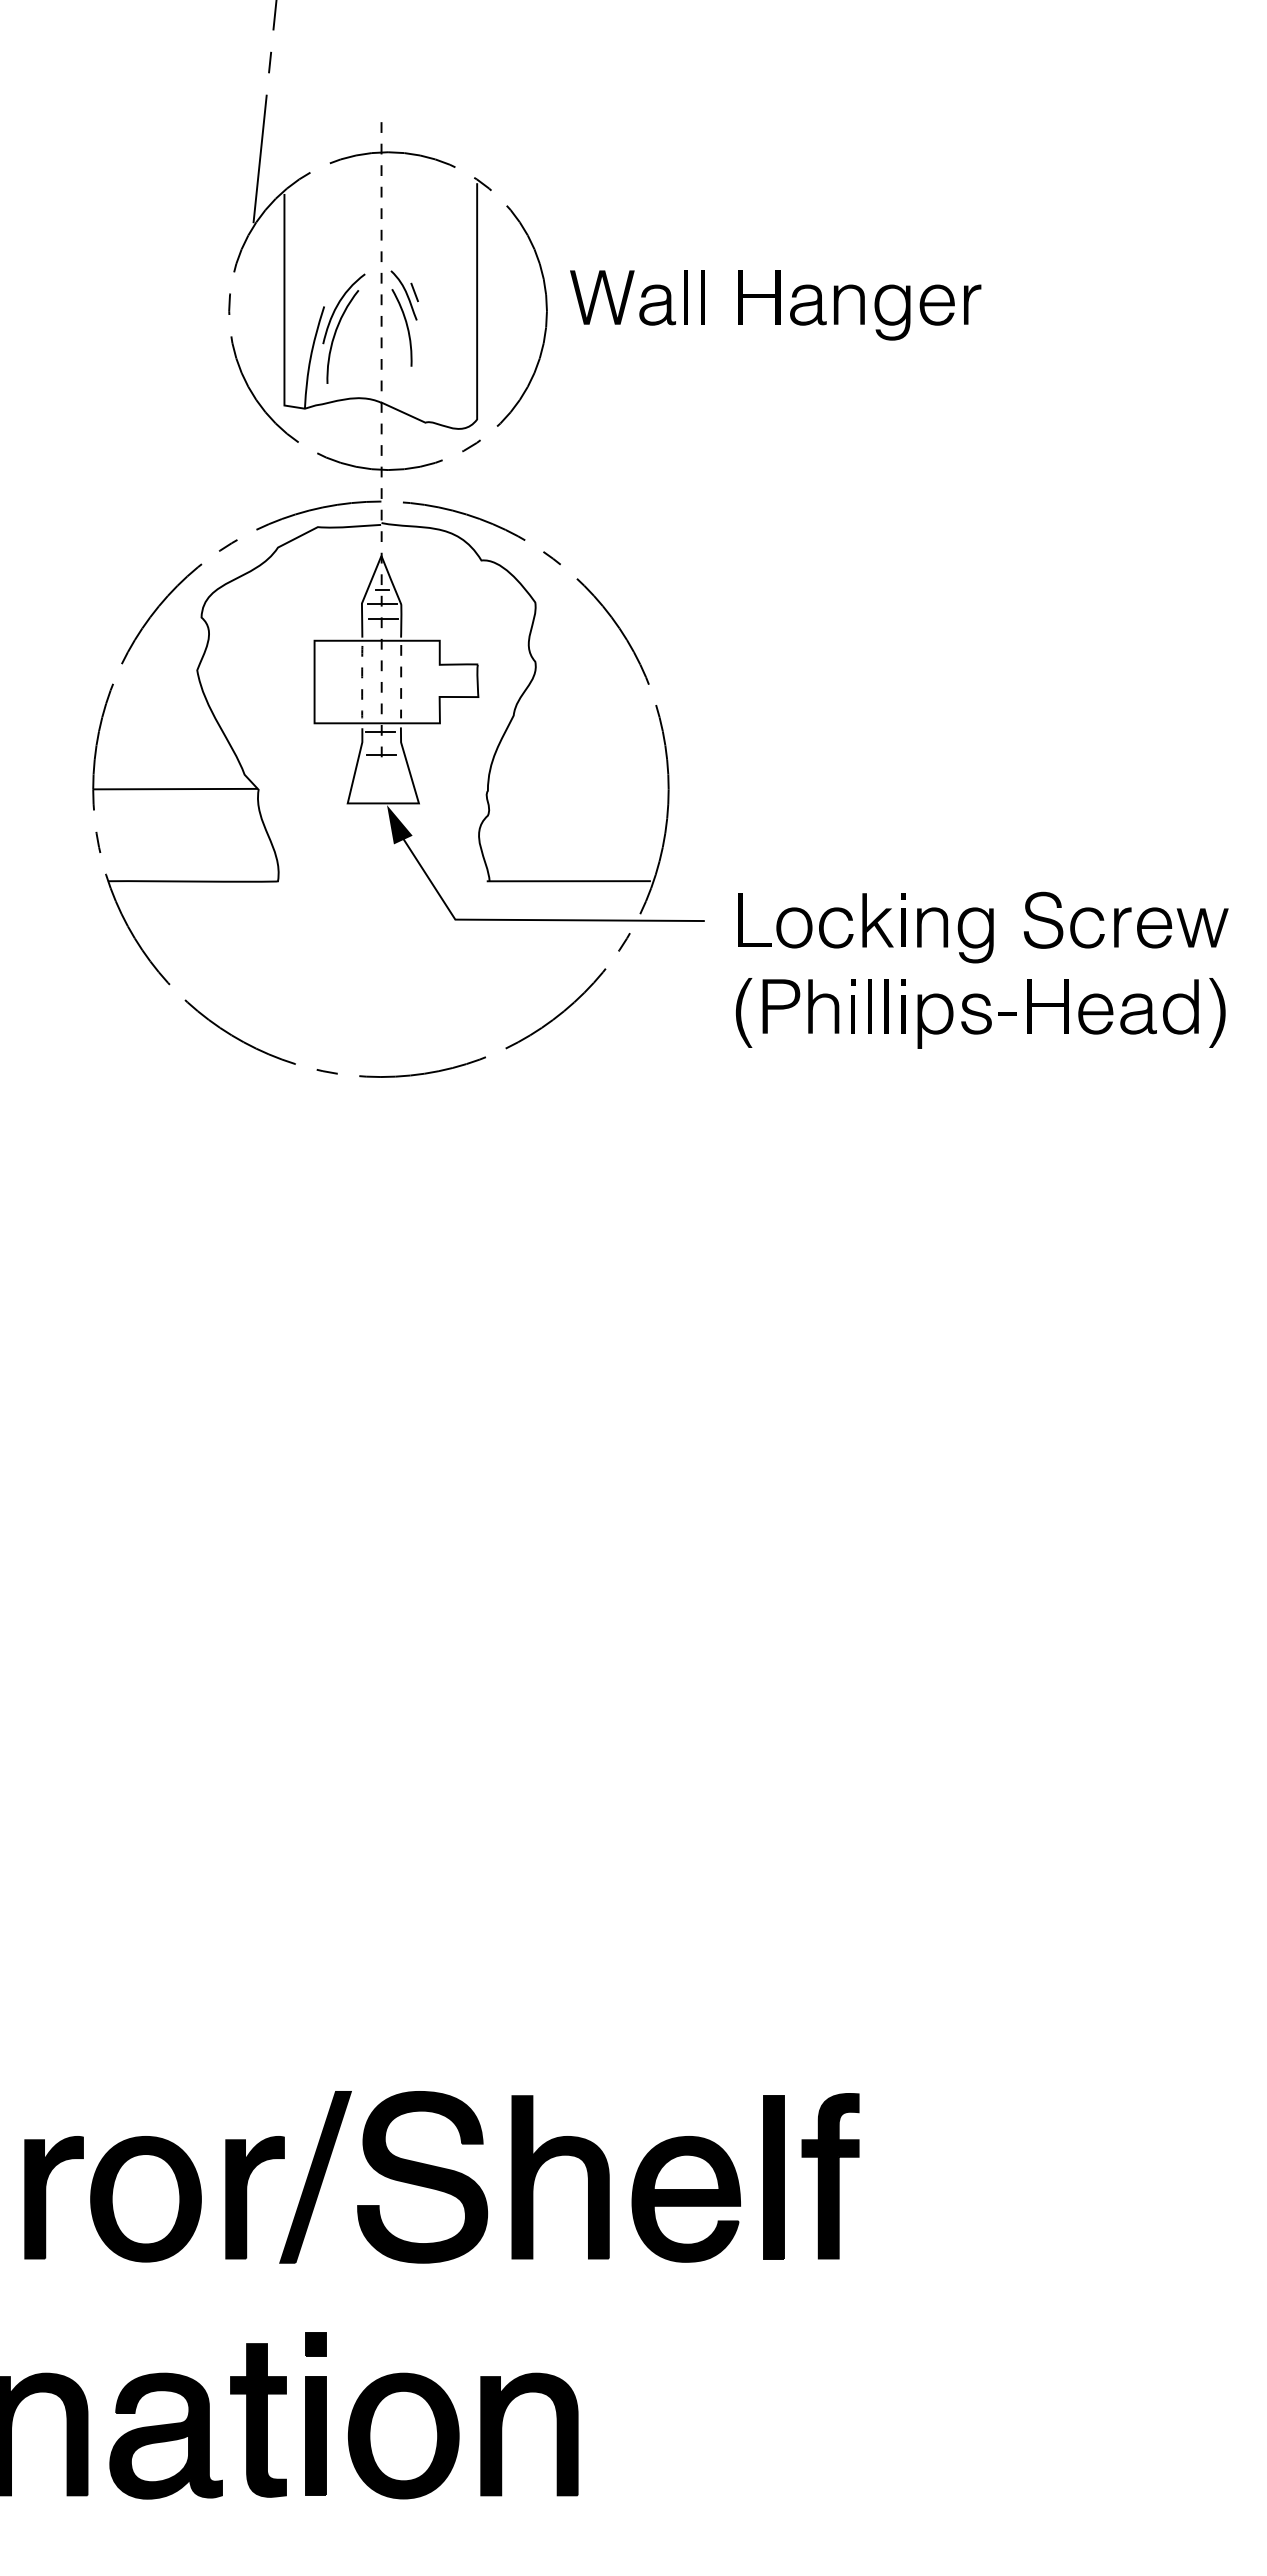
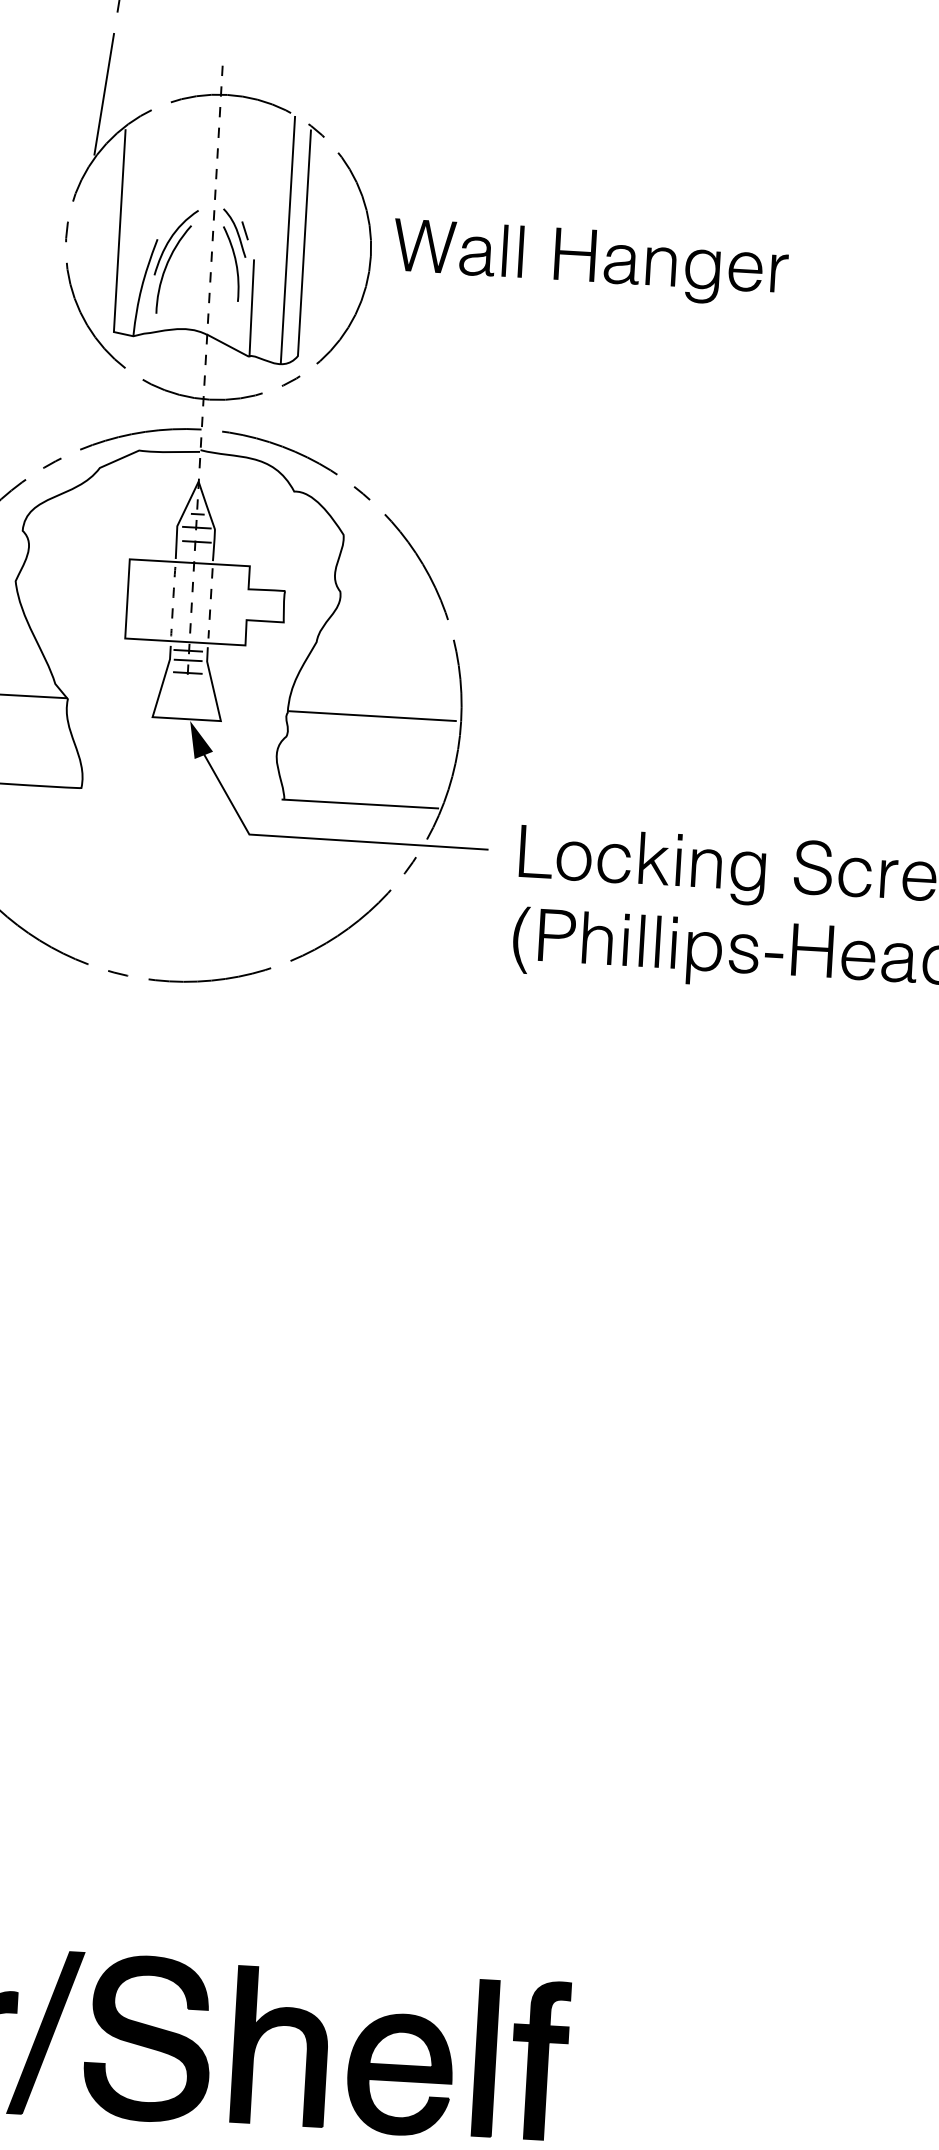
line: (459, 299) -> (287, 240), added
line: (425, 372) -> (251, 308), added
line: (381, 742) -> (188, 660), added
line: (576, 789) -> (372, 716), added

